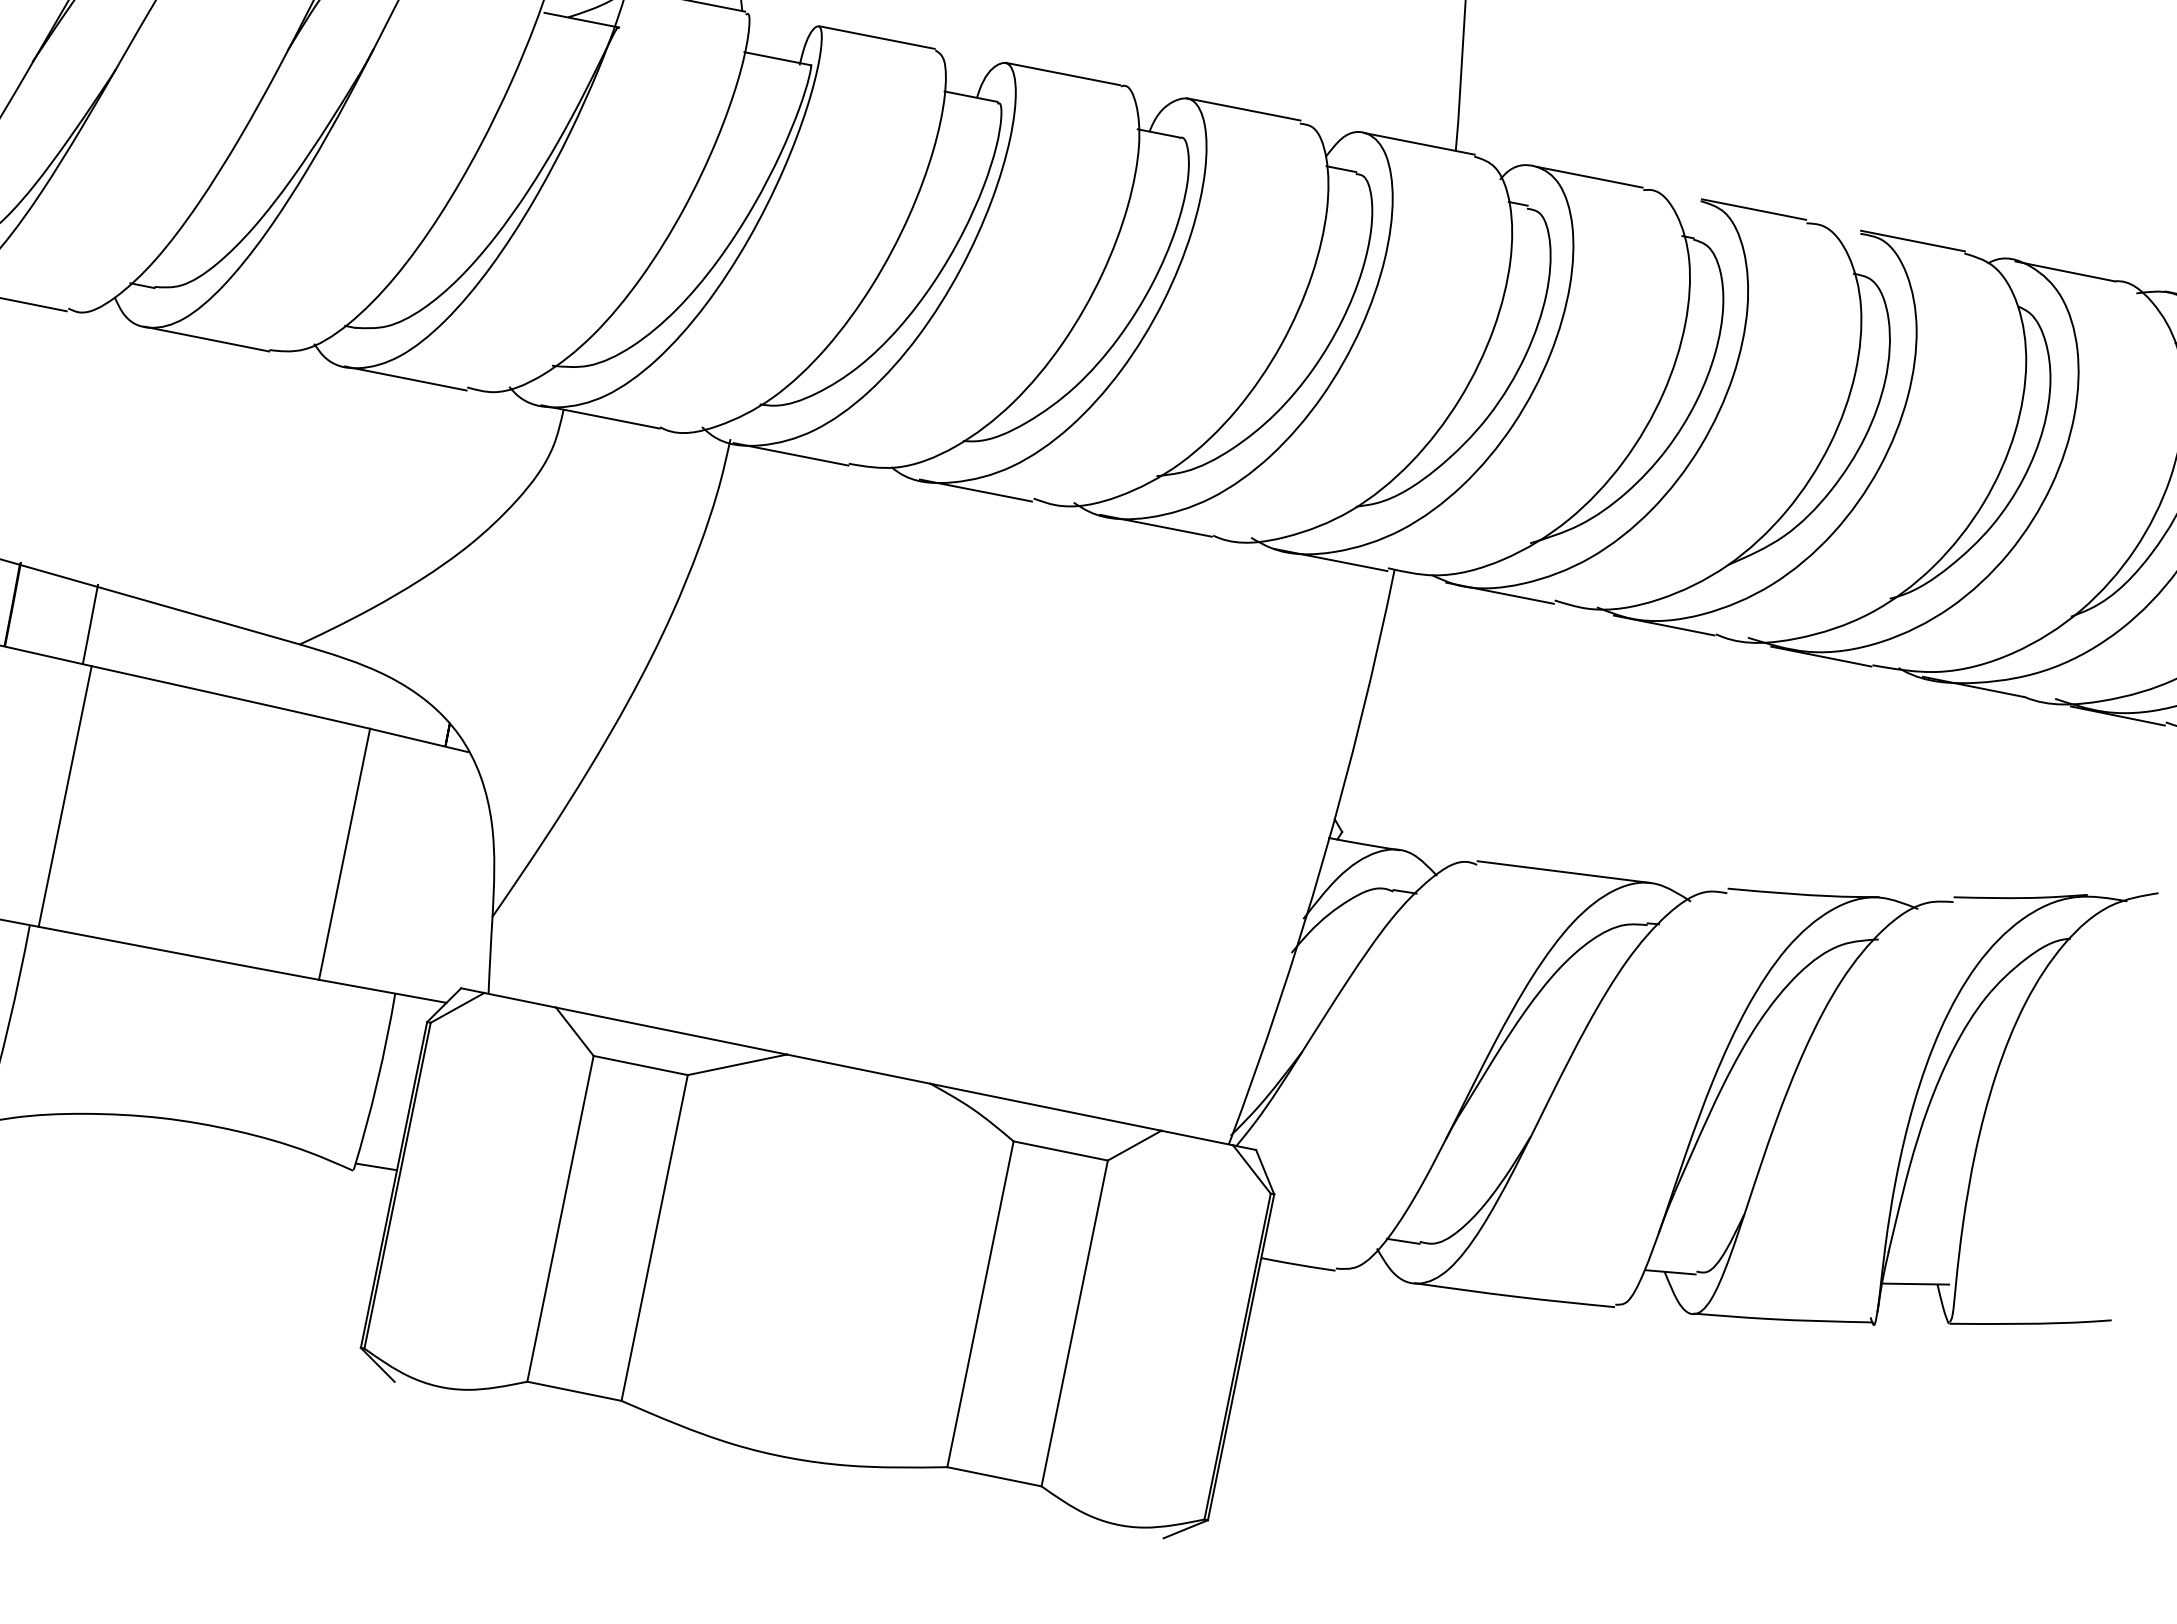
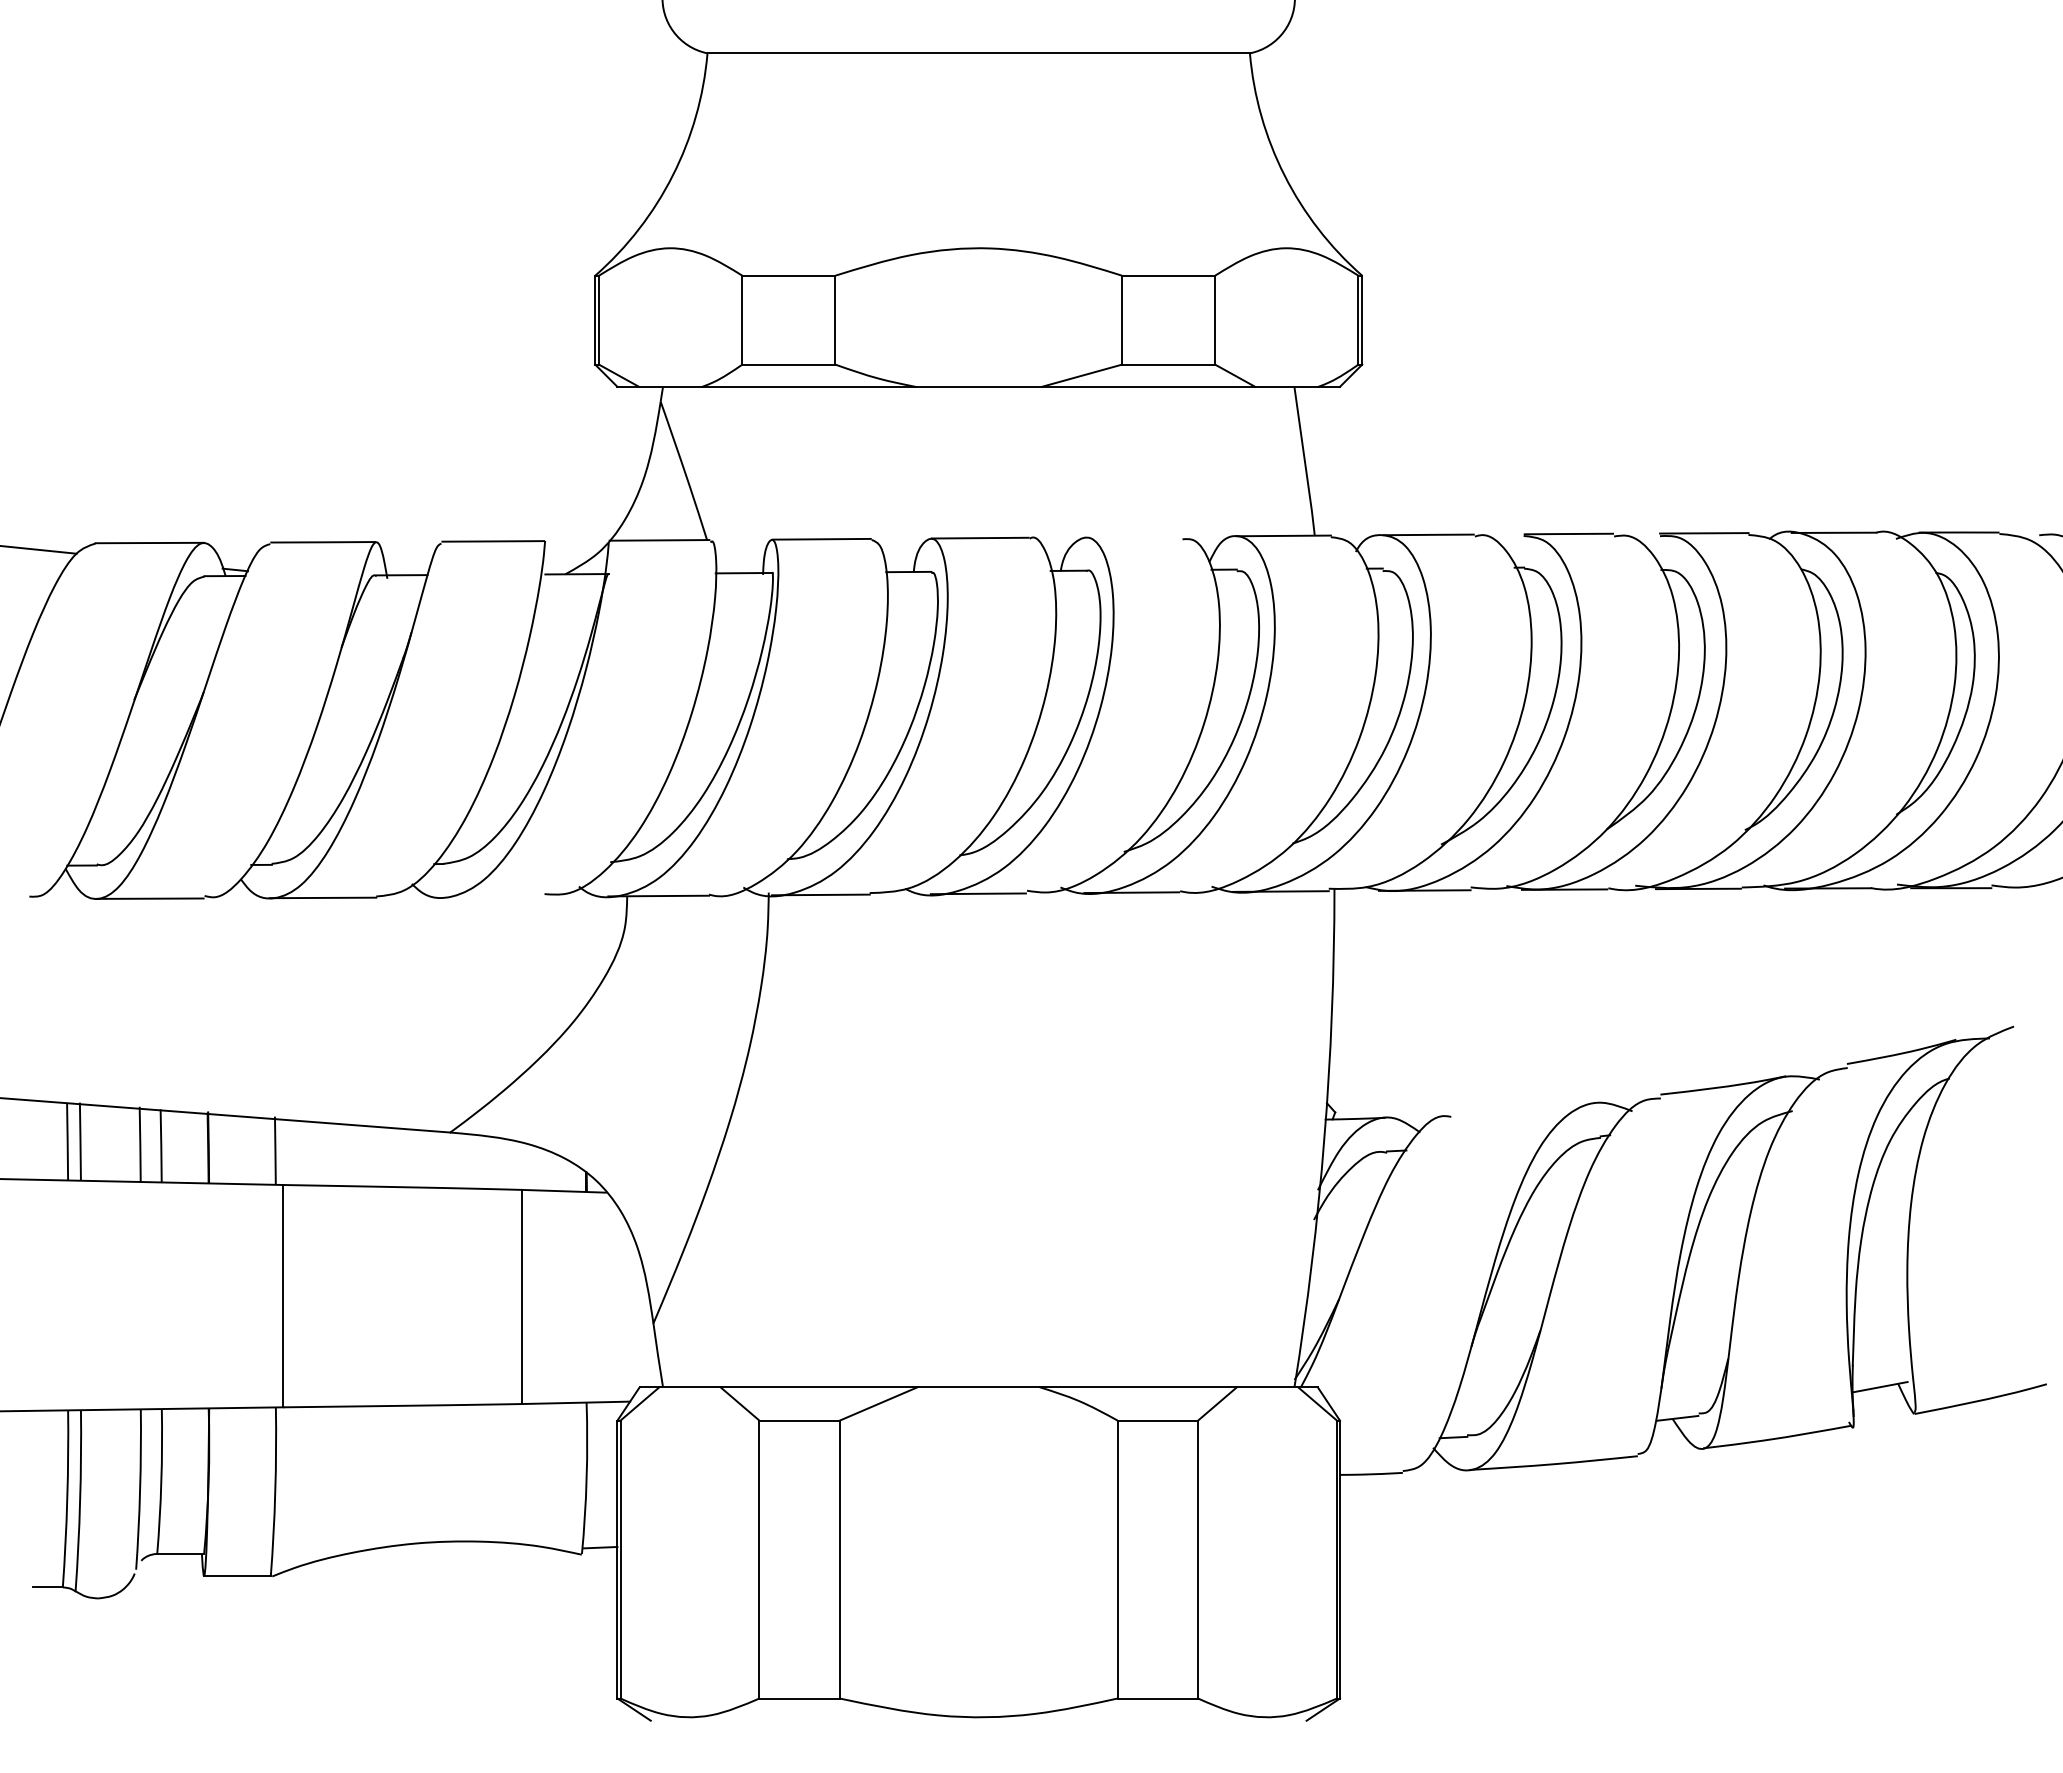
line: (1243, 108) -> (1133, 536), removed
line: (405, 377) -> (492, 896), removed
line: (1564, 871) -> (1523, 1107), removed

